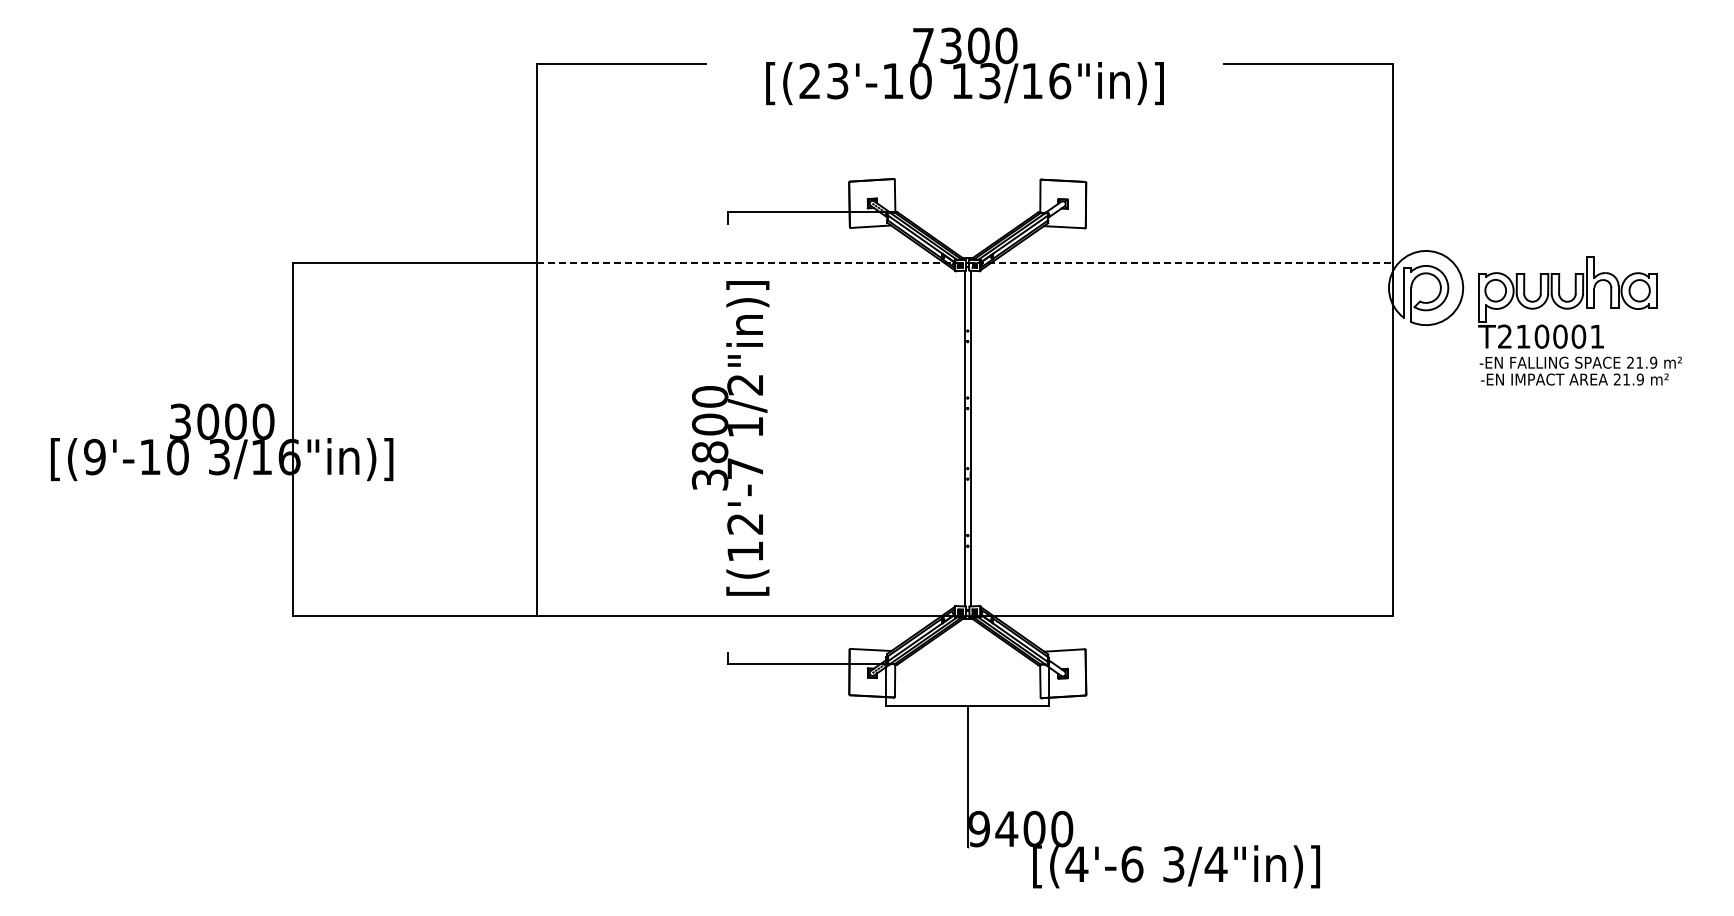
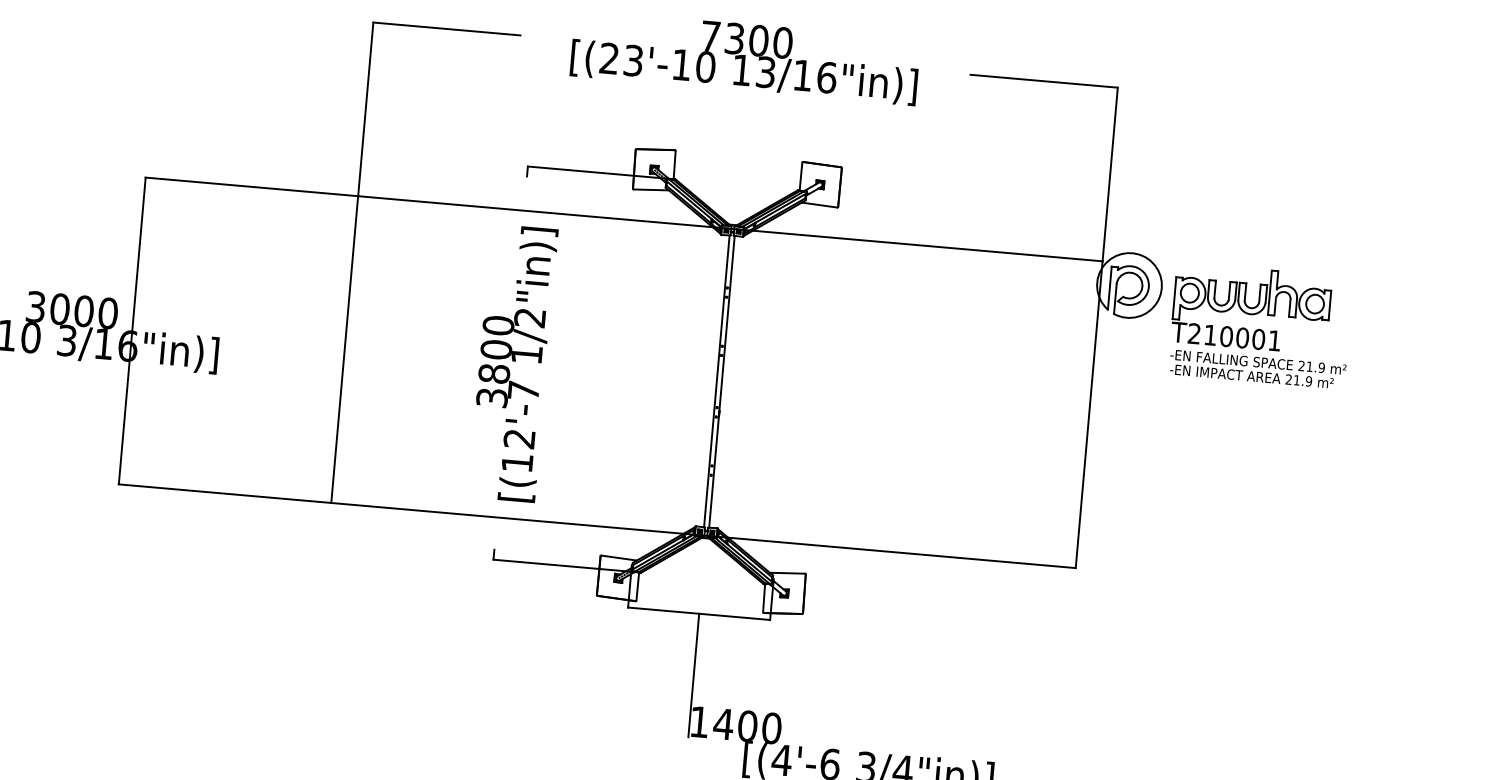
line: (964, 263) -> (729, 229), dashed -> solid
text: (979, 828) -> (699, 721), 9400 -> 1400

